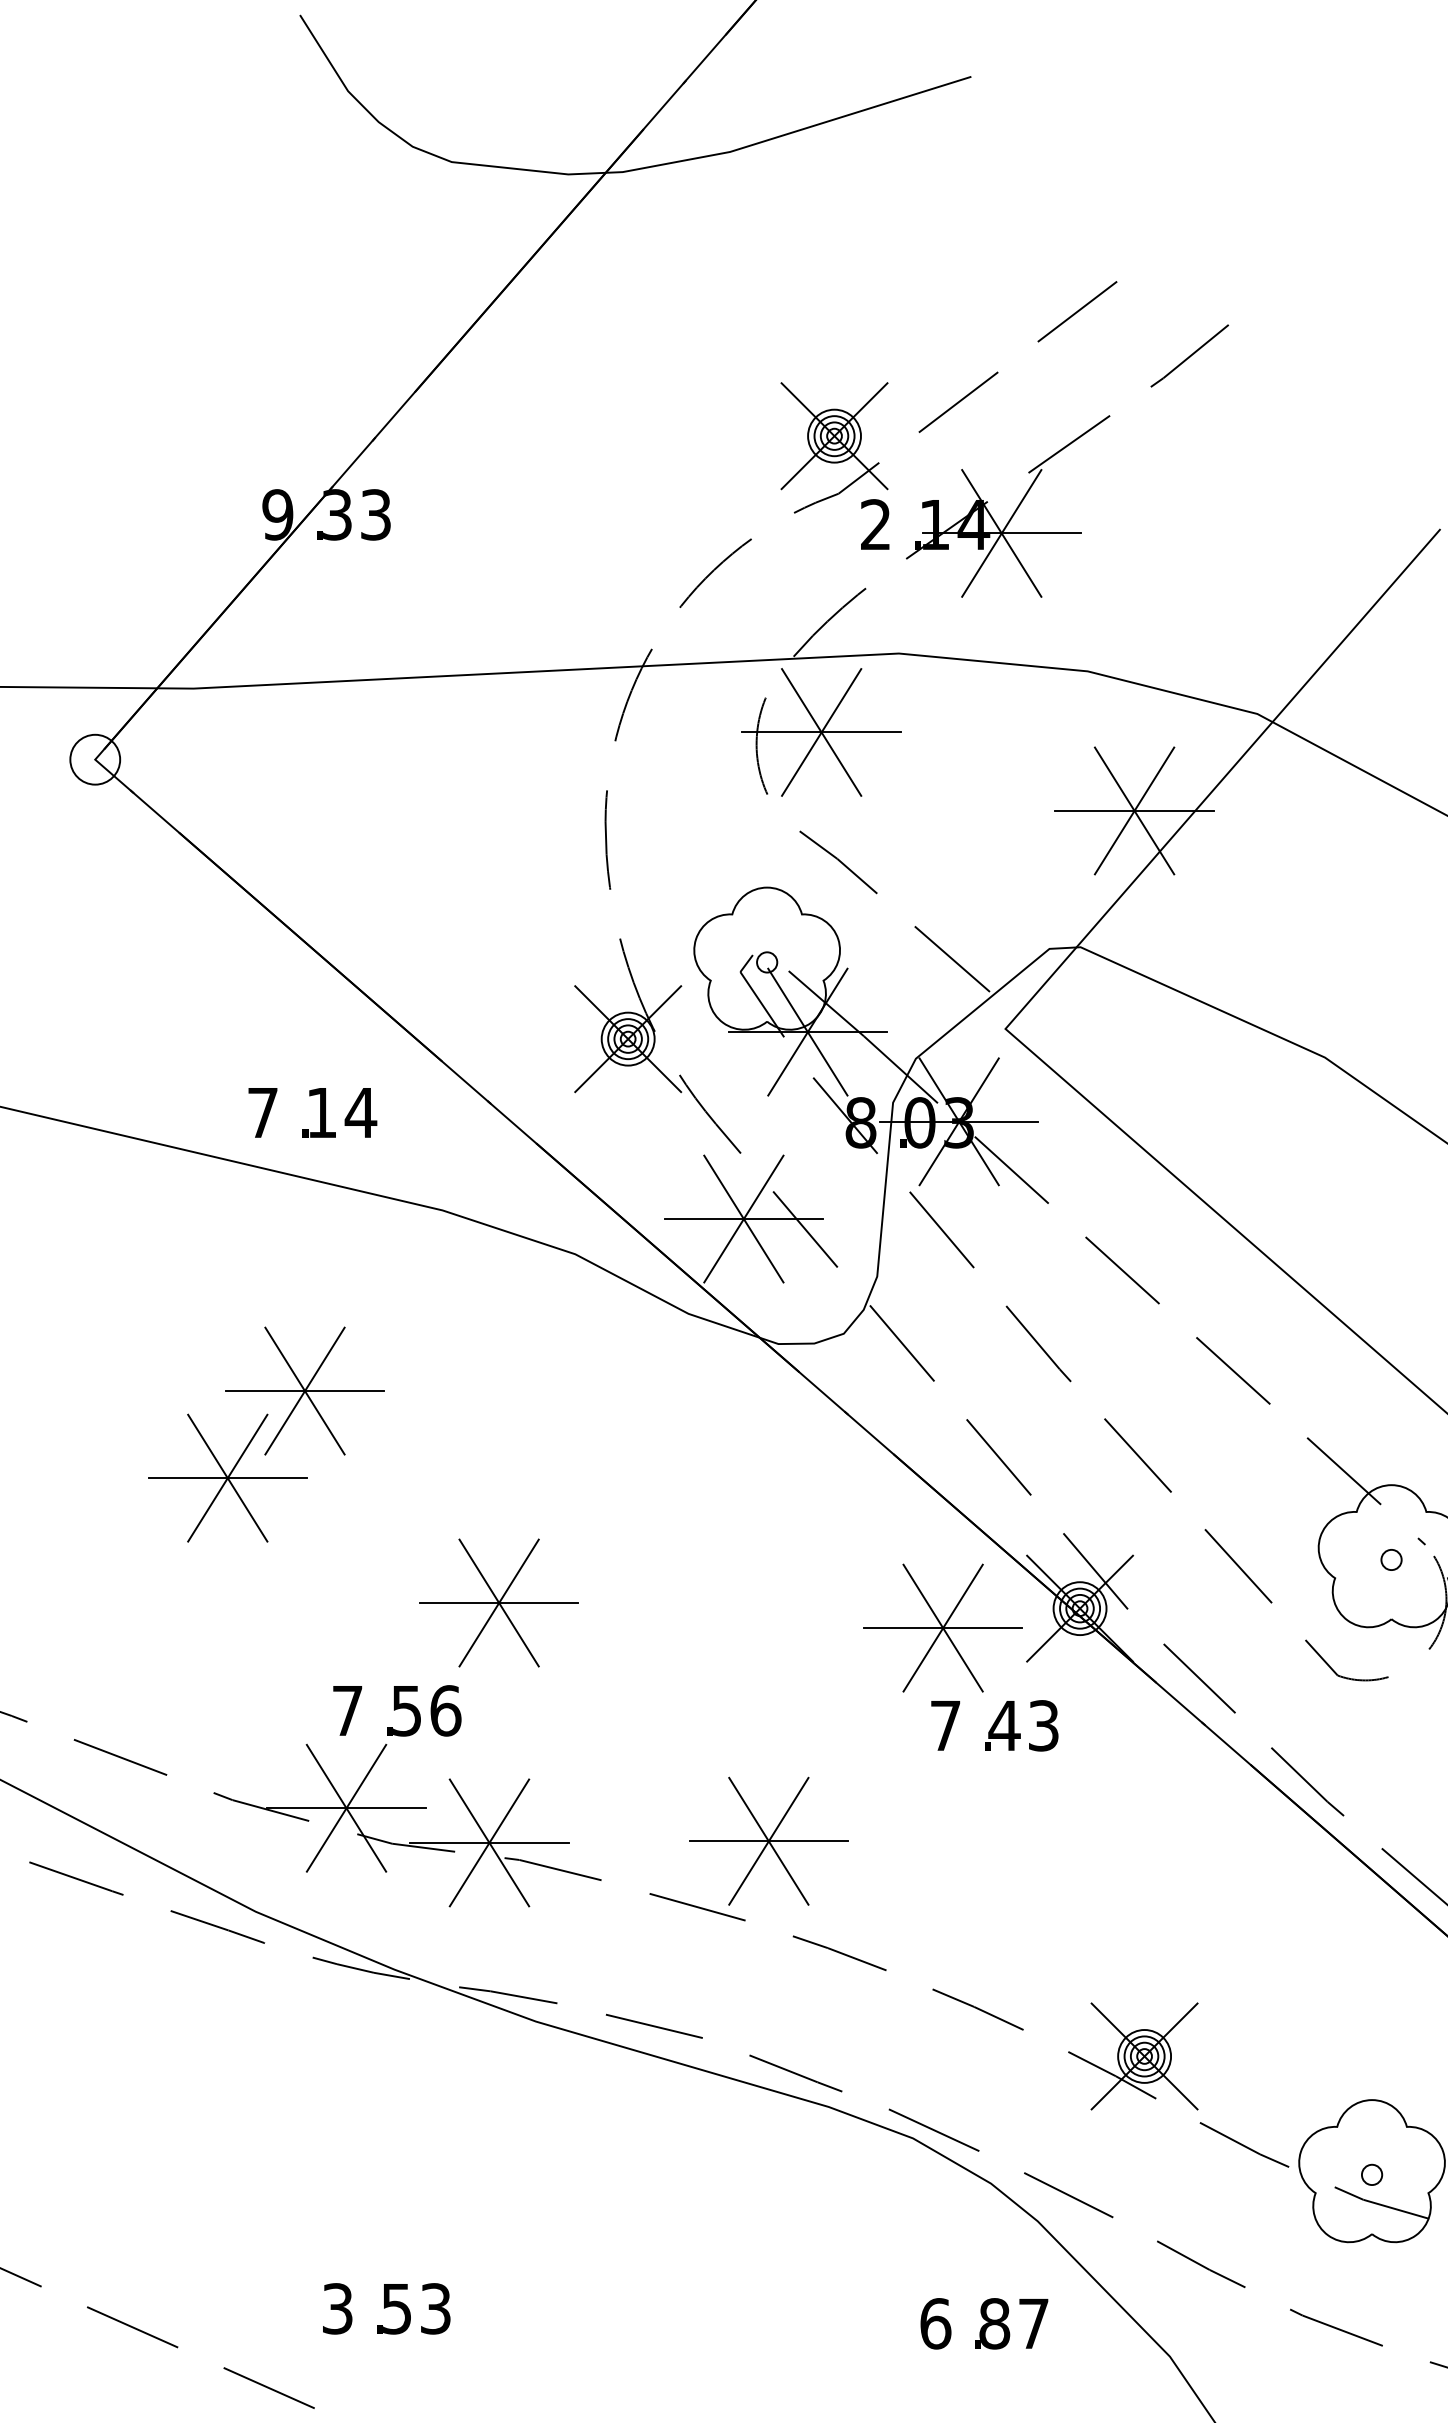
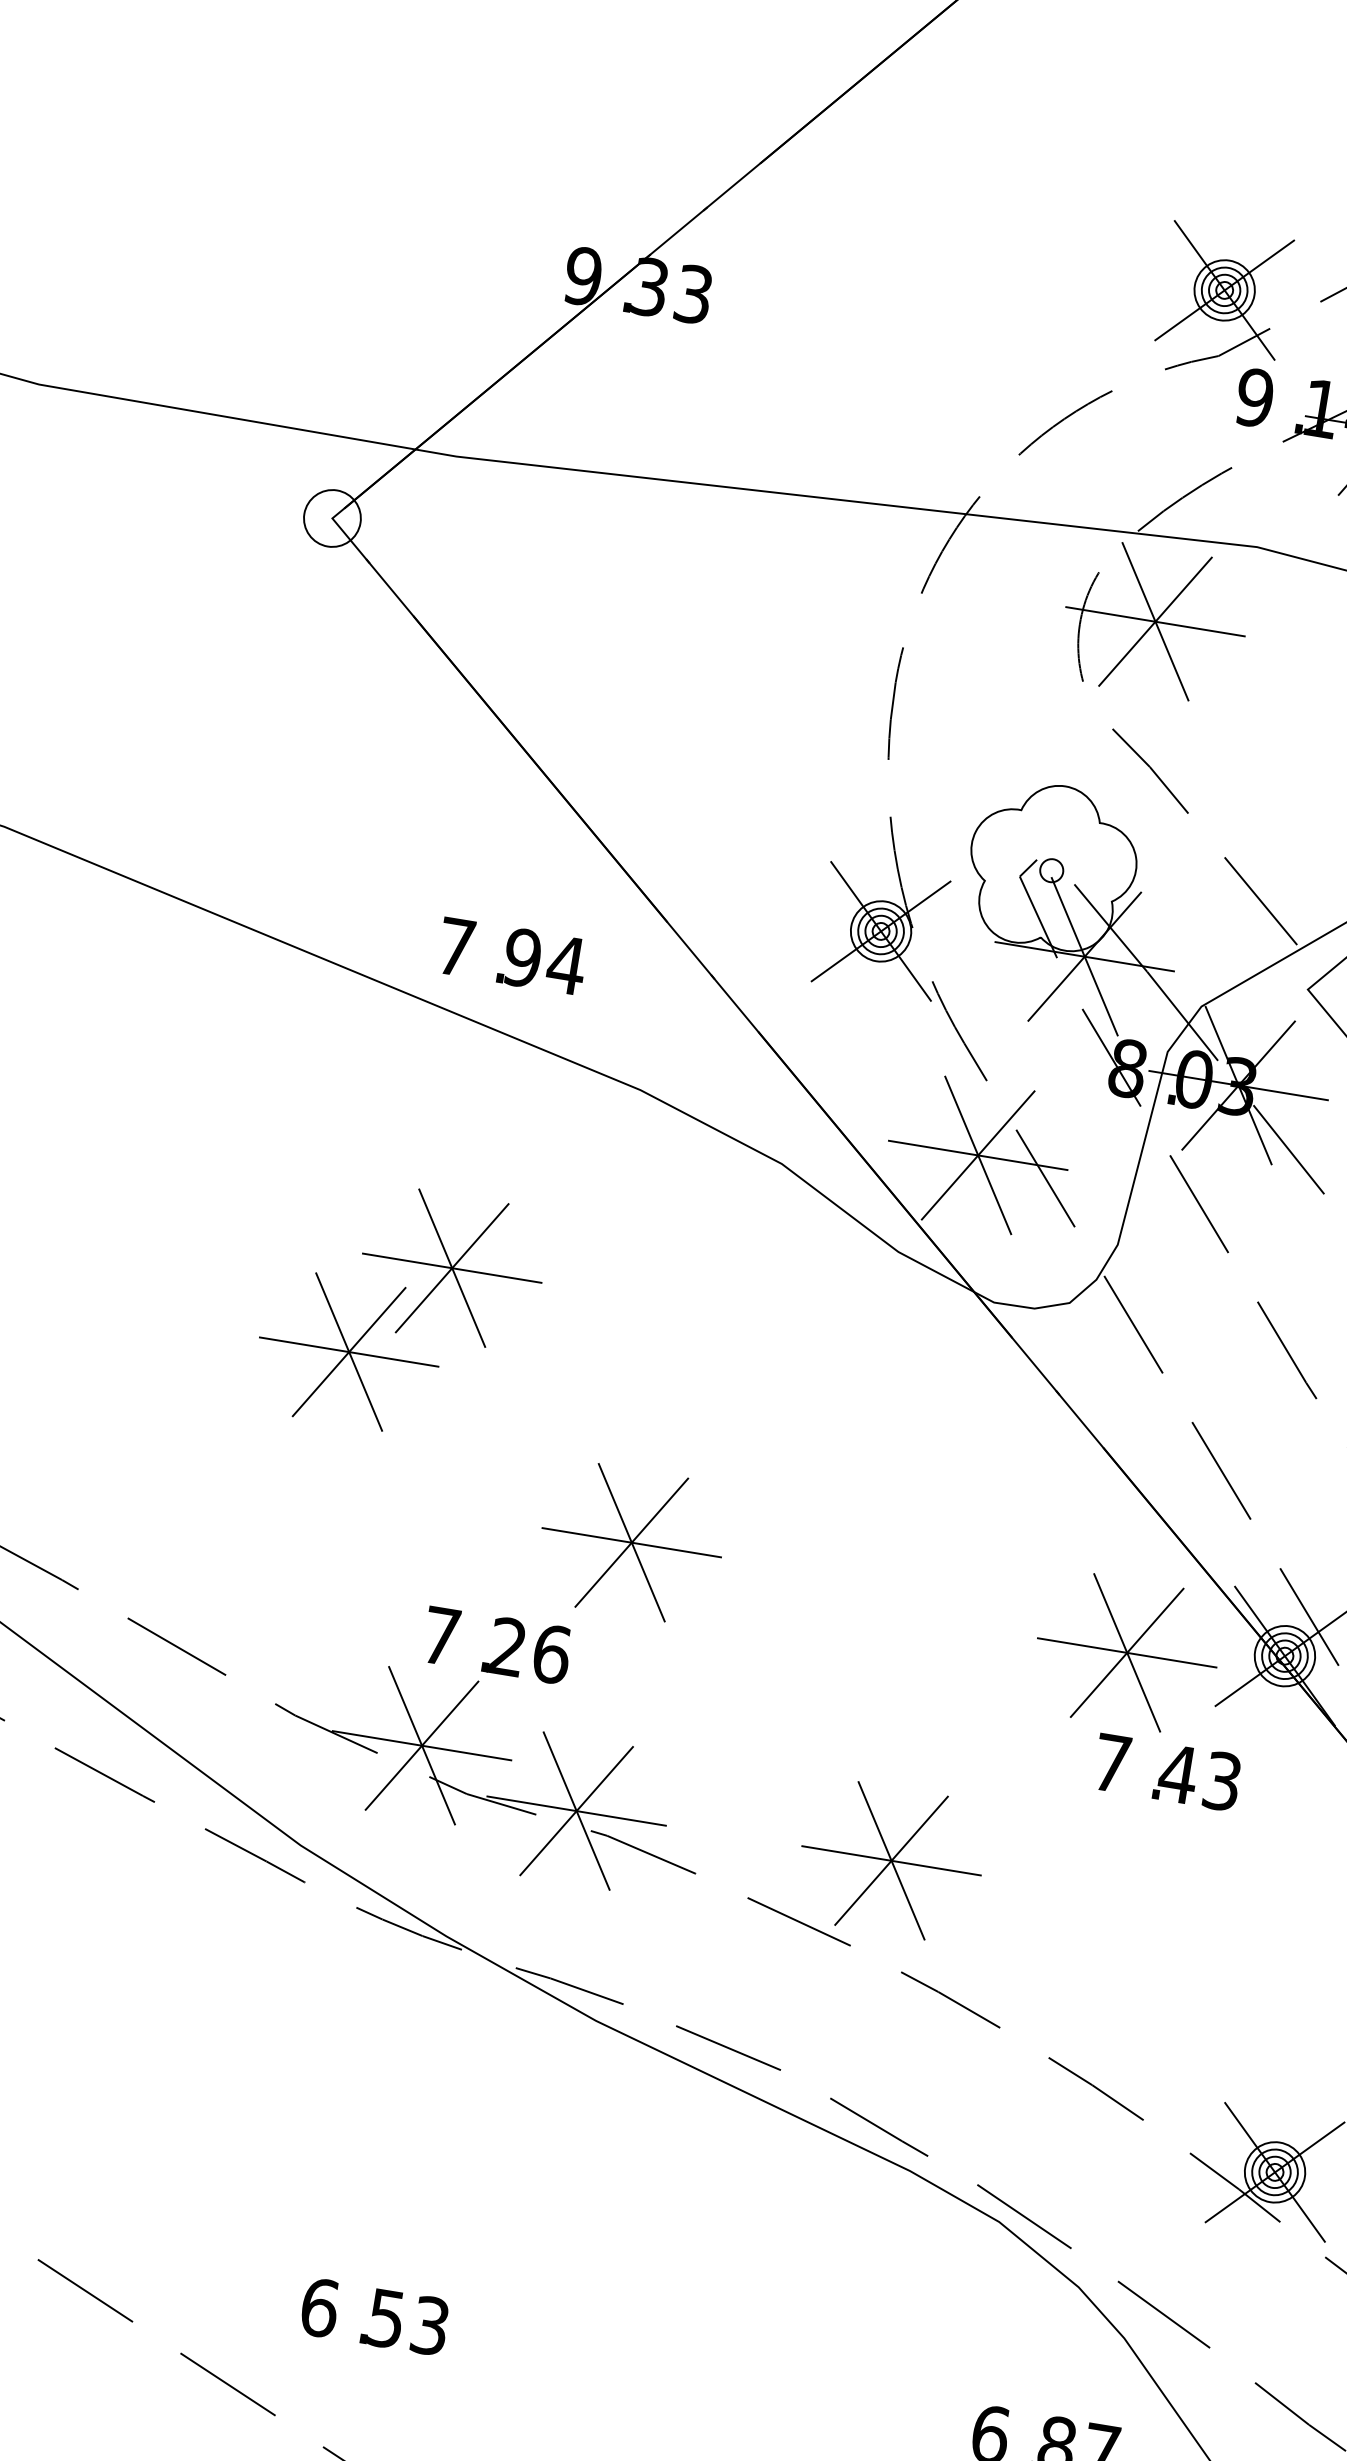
text: (875, 524) -> (1254, 397), 2 -> 9
text: (321, 1112) -> (522, 957), 14 -> 94
text: (406, 1710) -> (507, 1646), 56 -> 26
text: (337, 2308) -> (319, 2307), 3 -> 6

